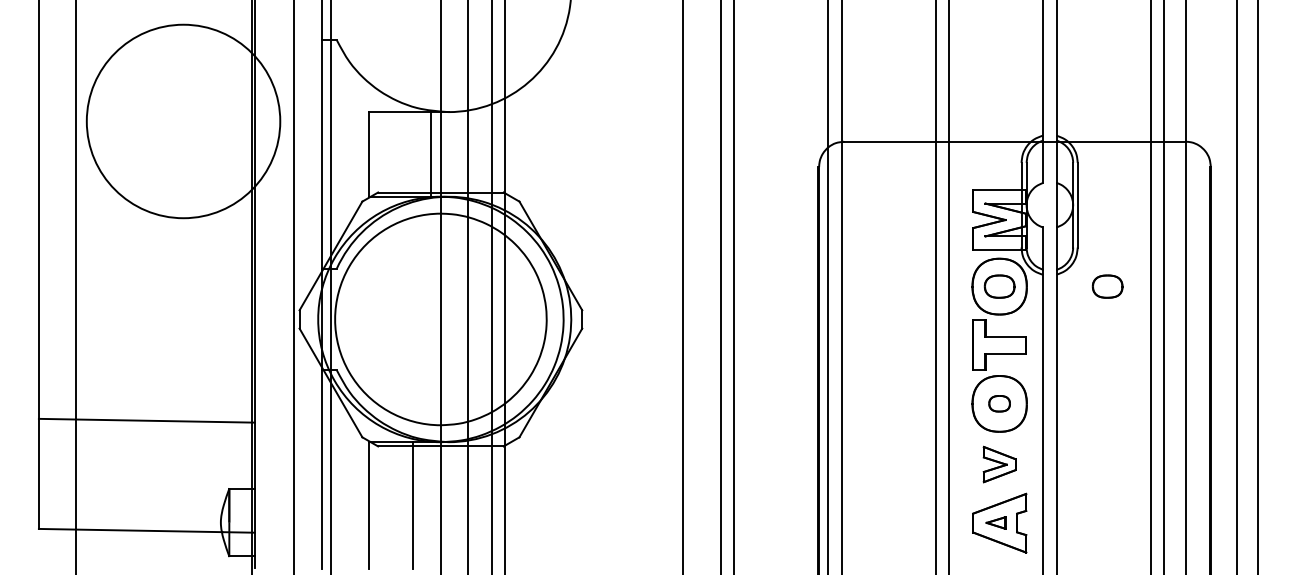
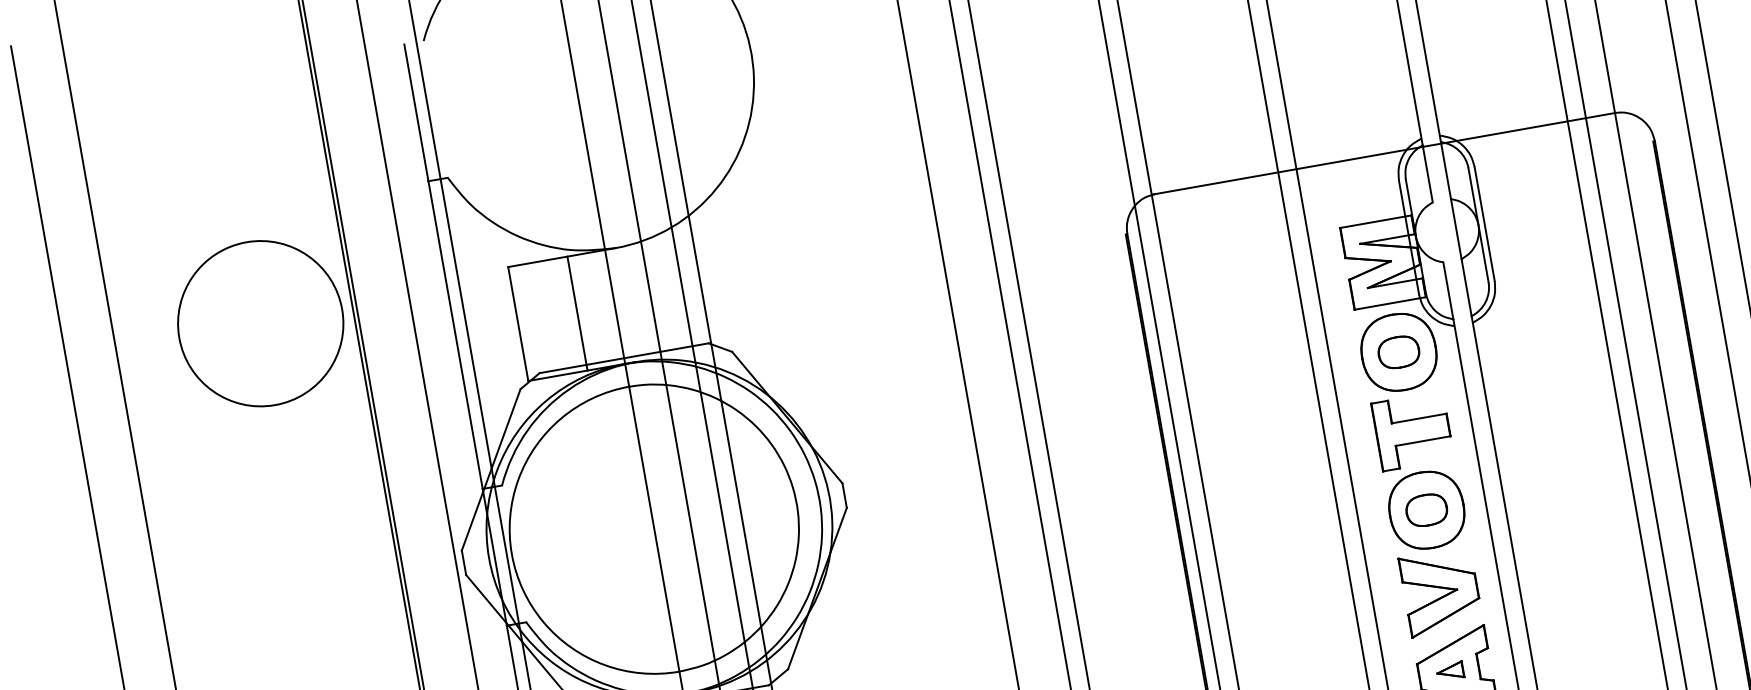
circle: (183, 121) -> (260, 323), size x0.62
line: (430, 154) -> (576, 313), moved
part: (1107, 286) -> (1544, 326), removed
part: (999, 403) -> (1426, 509), size x1.43
part: (999, 464) -> (1440, 591), size x1.67

